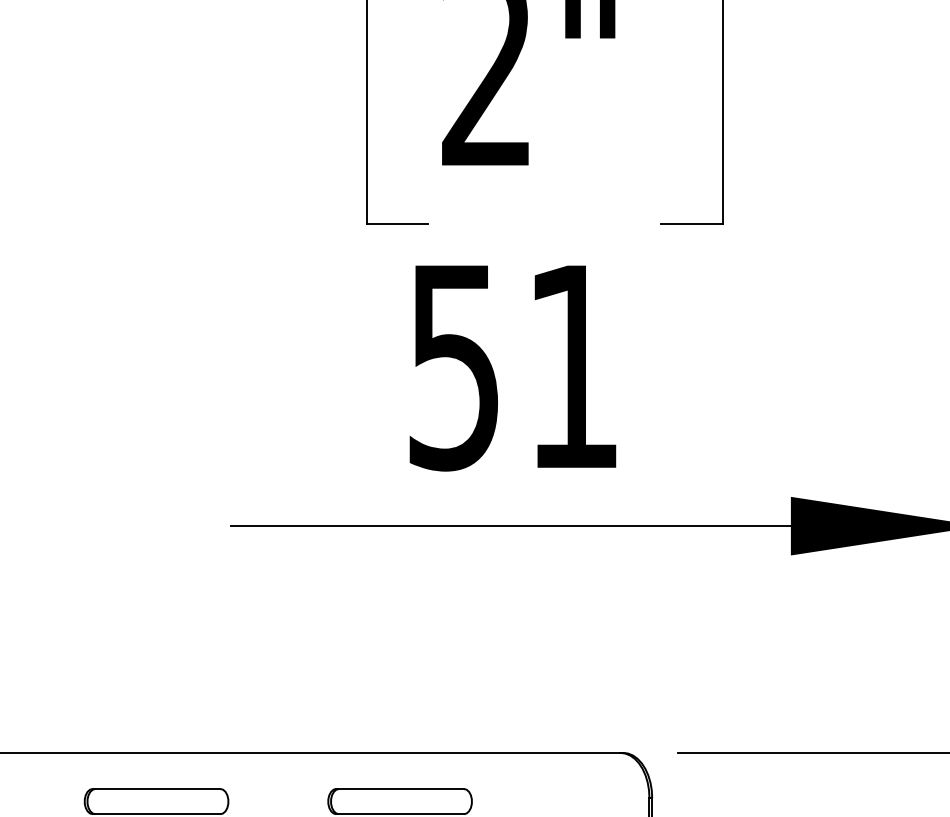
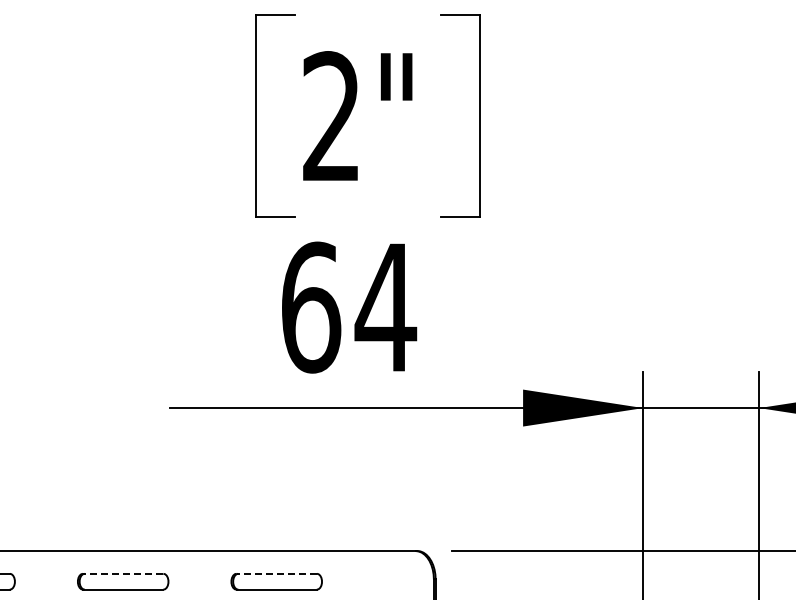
text: (515, 366) -> (349, 307), 51 -> 64
line: (155, 788) -> (122, 573), solid -> dashed
line: (399, 788) -> (276, 573), solid -> dashed

